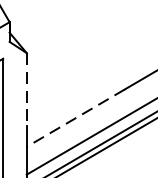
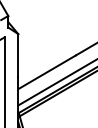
line: (27, 89) -> (18, 55), dashed -> solid
line: (74, 118) -> (46, 72), dashed -> solid

